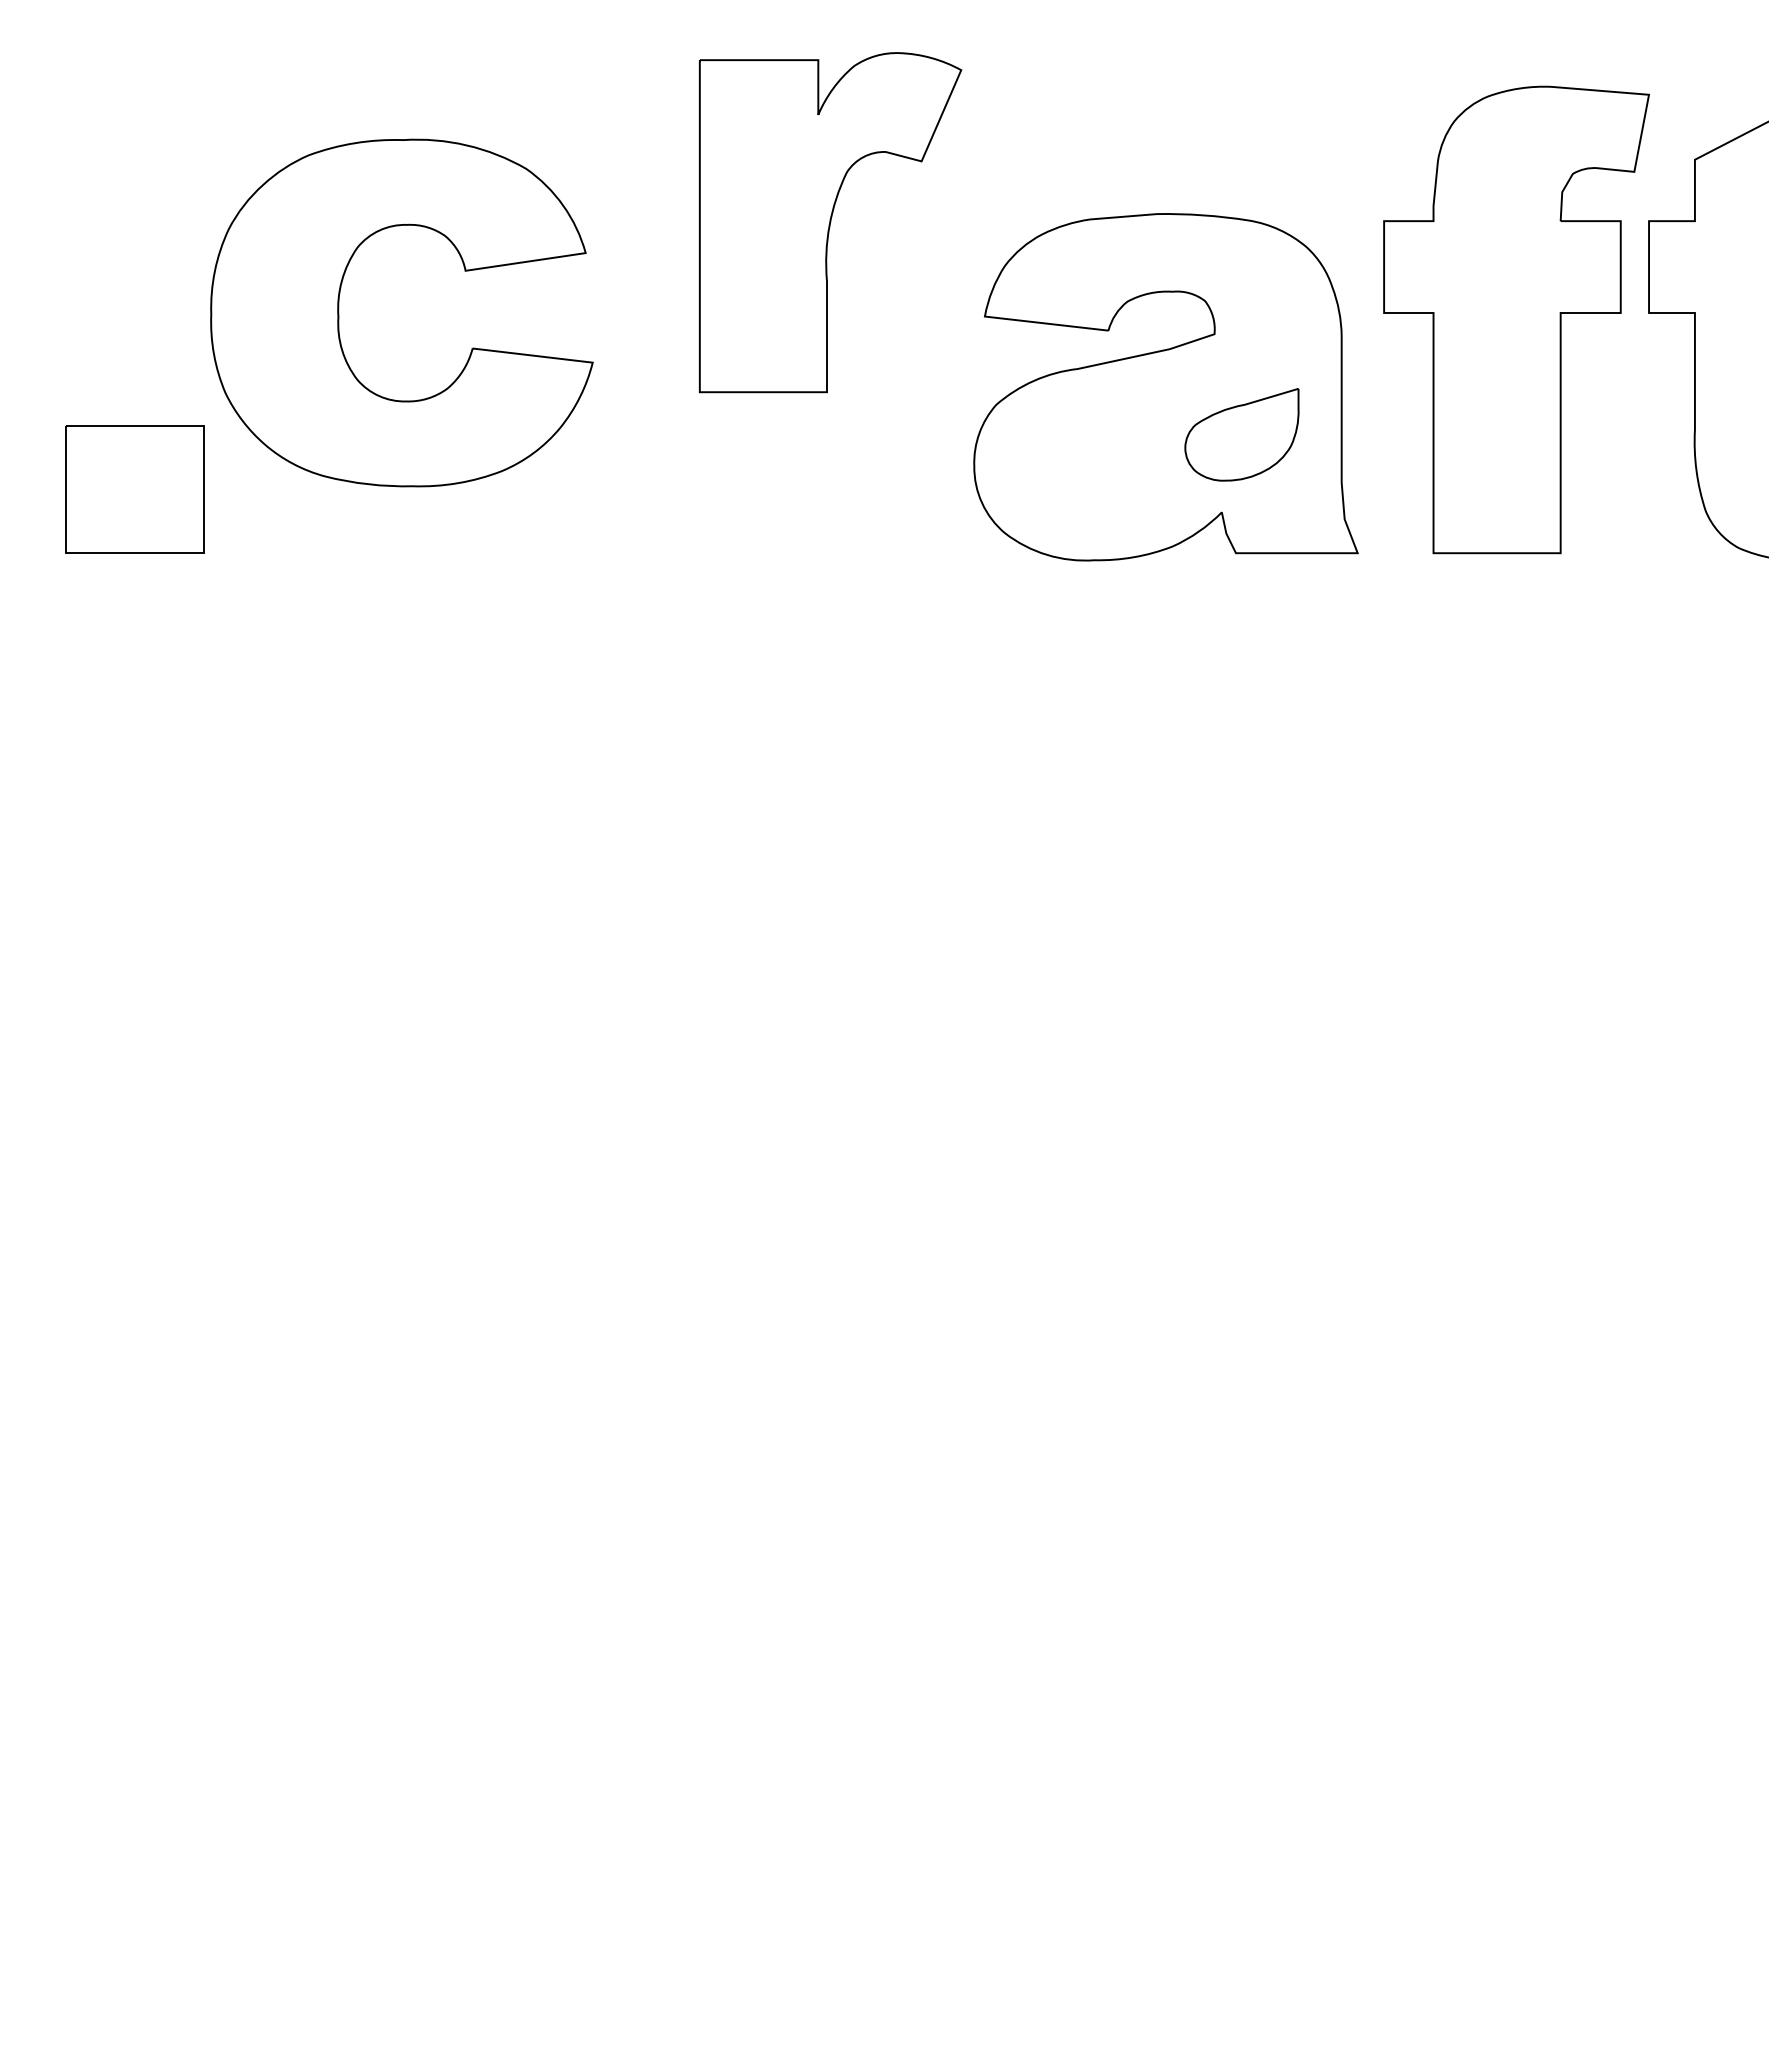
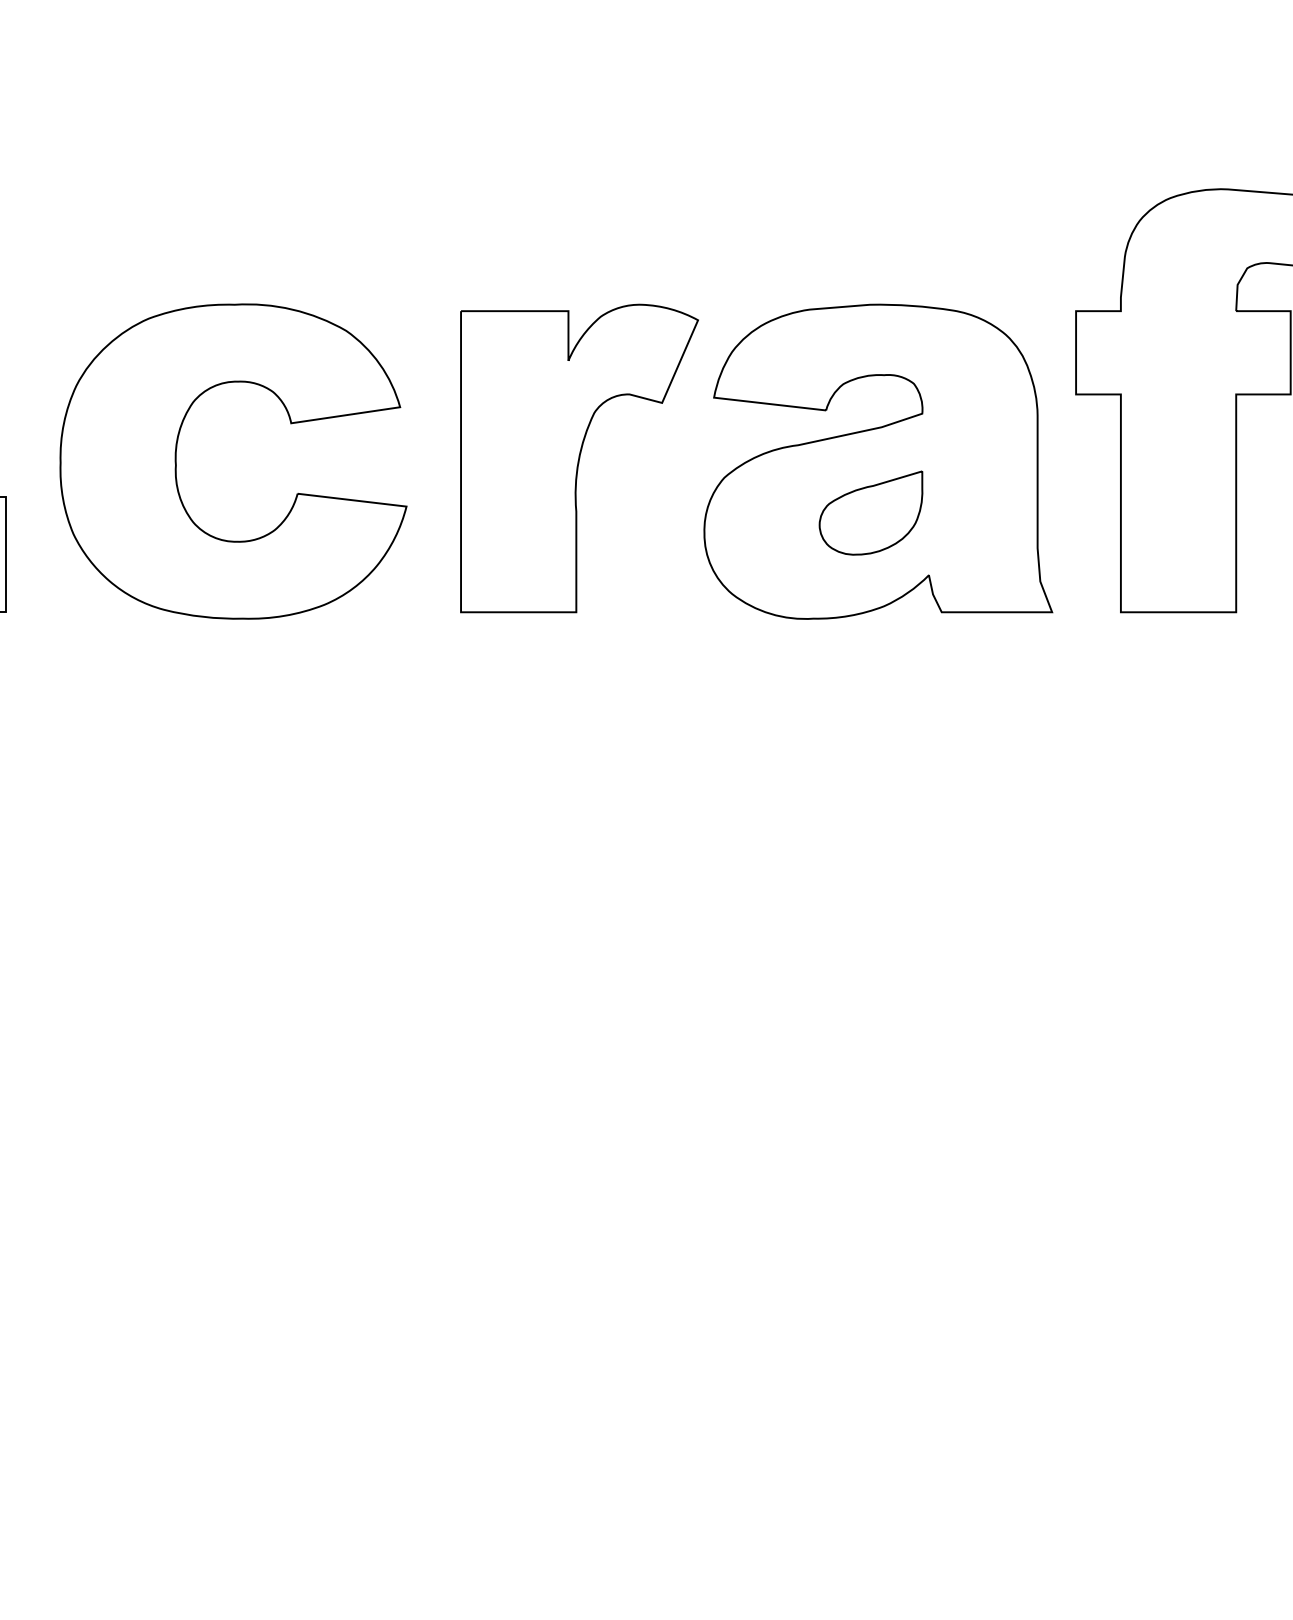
part: (830, 222) -> (579, 458), moved
part: (339, 312) -> (176, 461), moved
part: (1241, 434) -> (870, 512), moved

